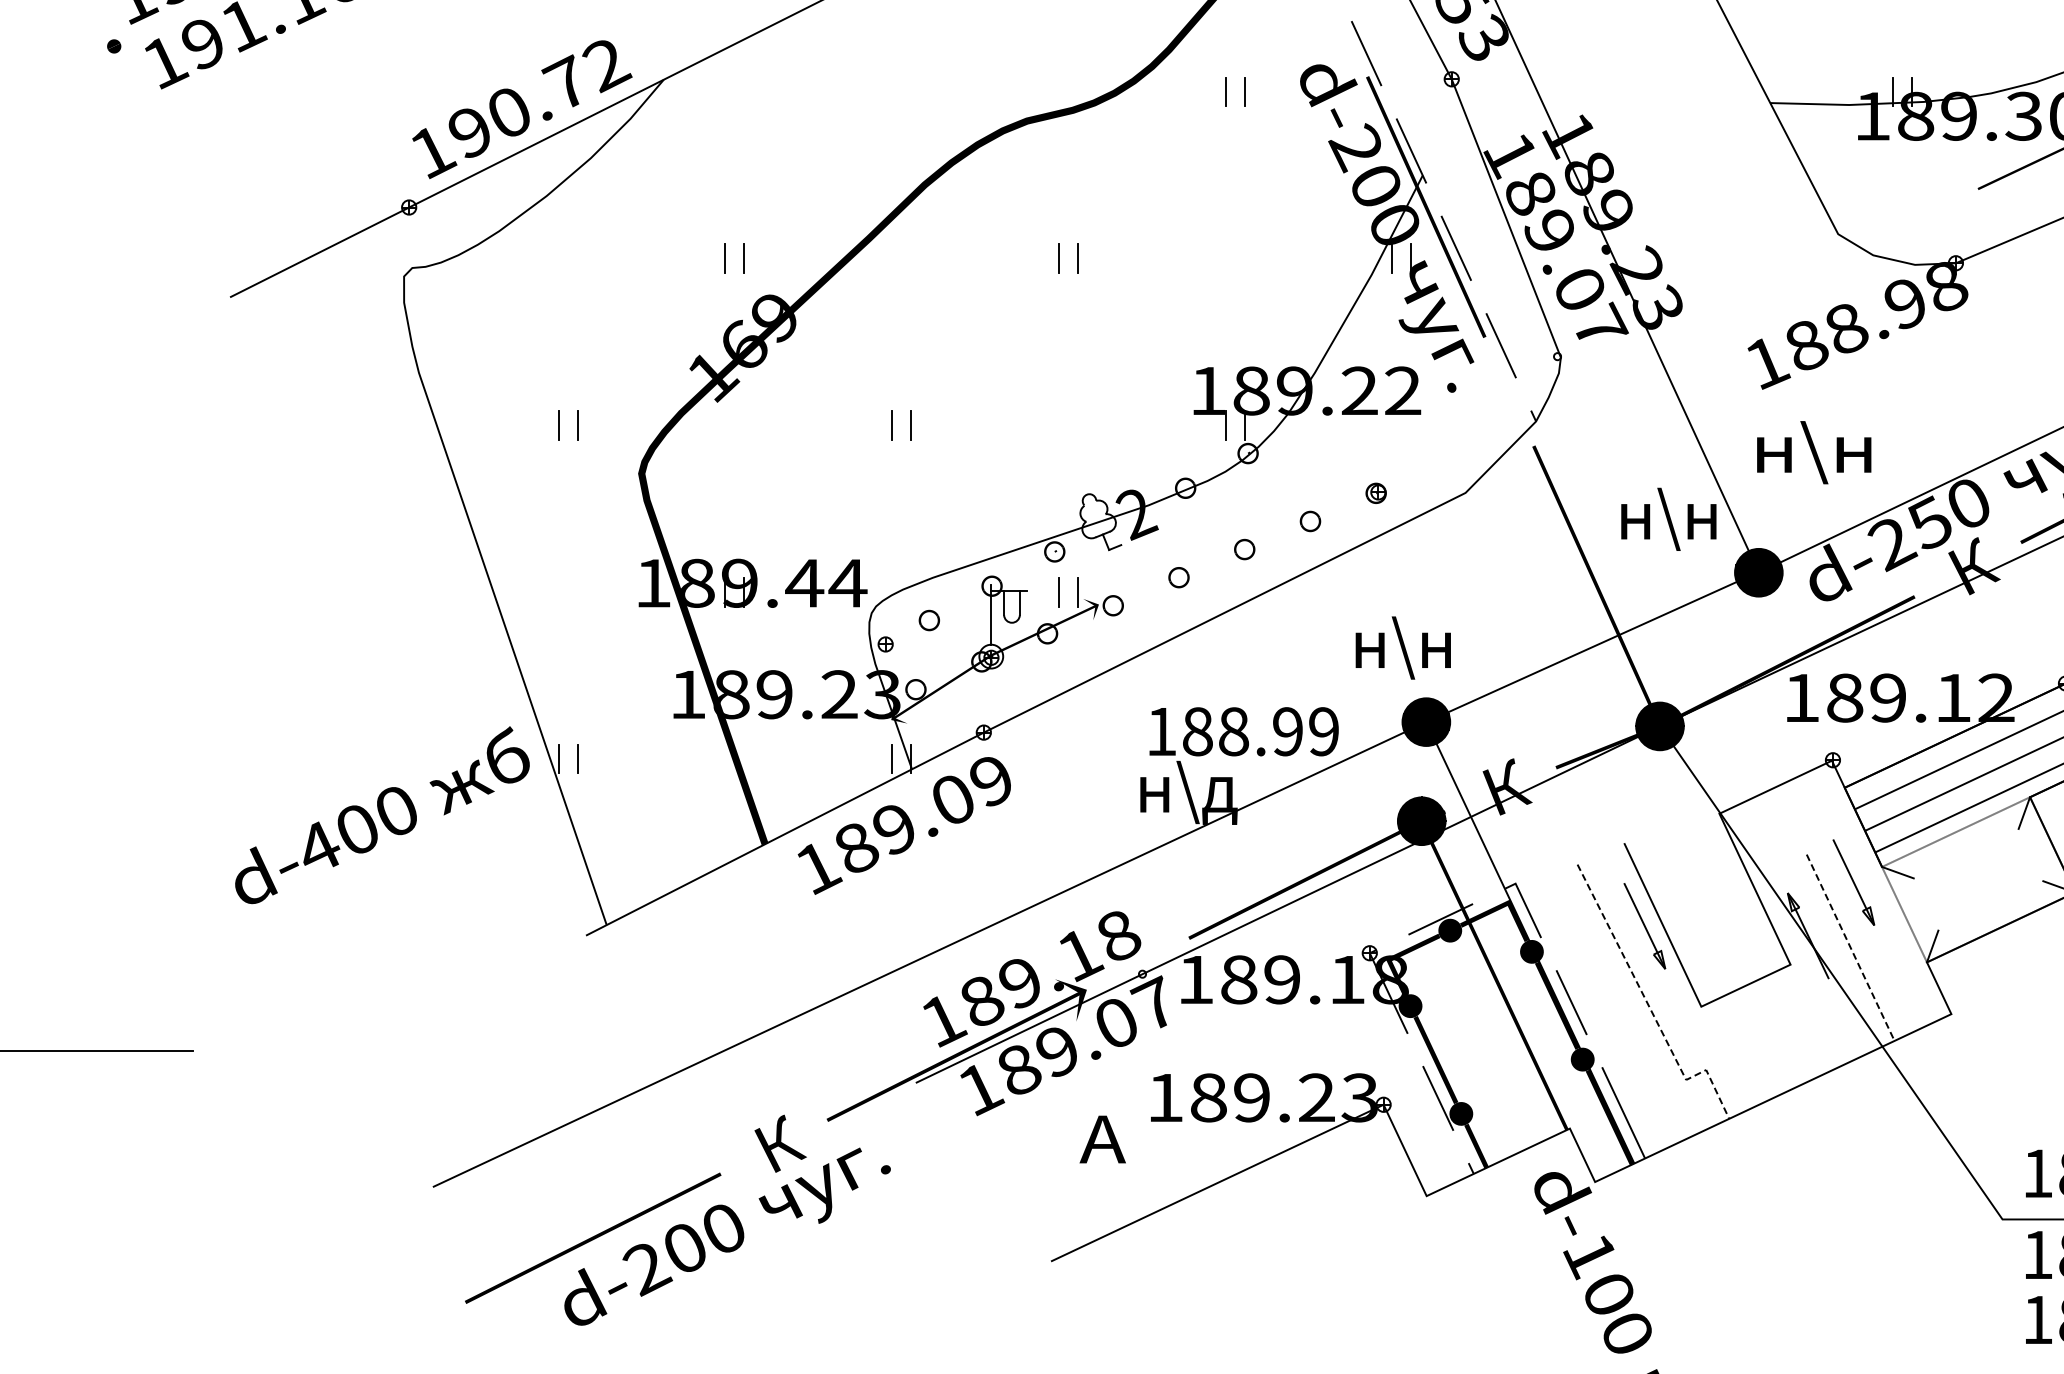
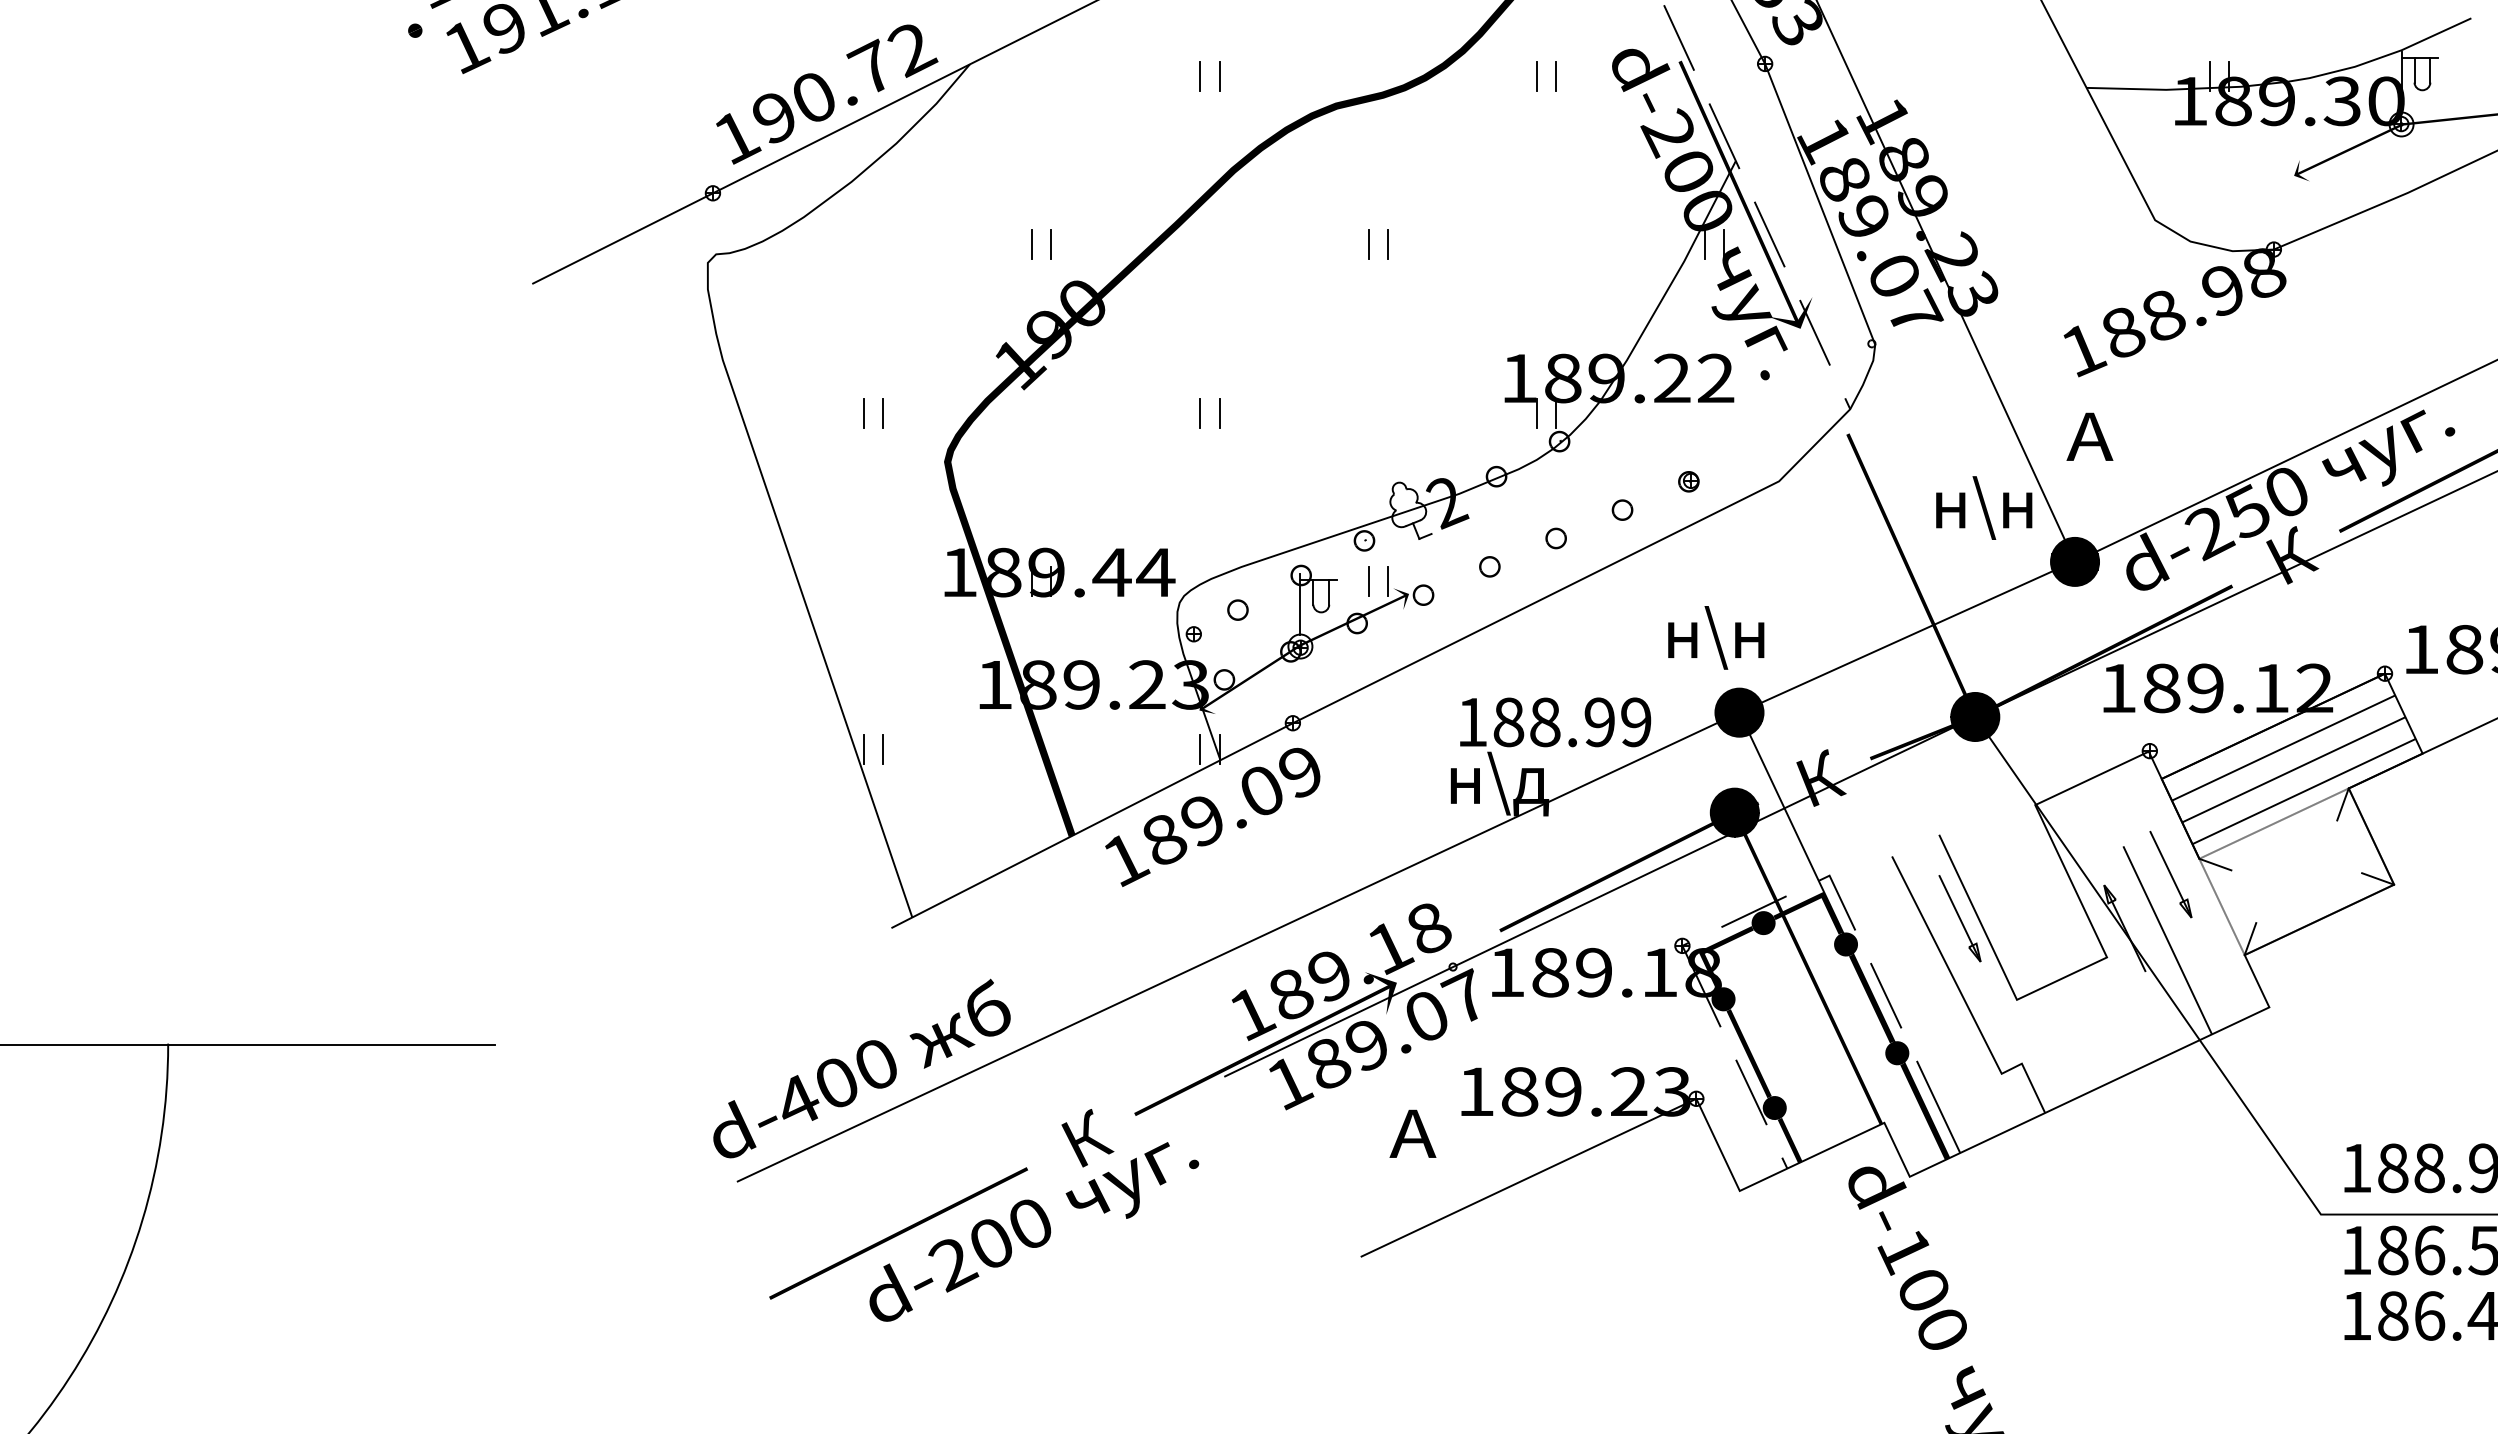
part: (892, 91) -> (1200, 76), added
fill: (1984, 184) -> (2302, 170), added
fill: (1476, 325) -> (1790, 312), added
text: (758, 332) -> (1065, 319), 169 -> 190
text: (1810, 452) -> (2127, 440), н\н -> А
text: (381, 815) -> (861, 1068), moved
line: (1850, 947) -> (2167, 940), dashed -> solid
line: (1649, 1007) -> (1964, 1000), dashed -> solid

